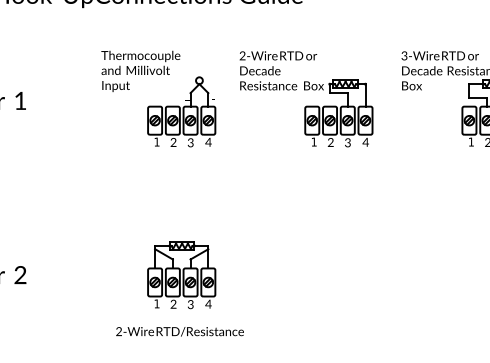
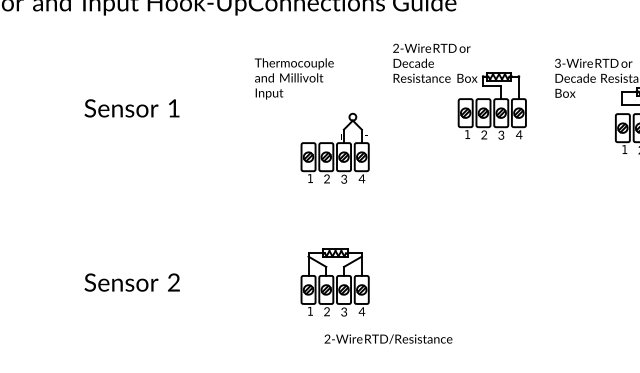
part: (306, 106) -> (459, 98), moved
part: (181, 111) -> (334, 147), moved
text: (180, 331) -> (388, 338), moved

